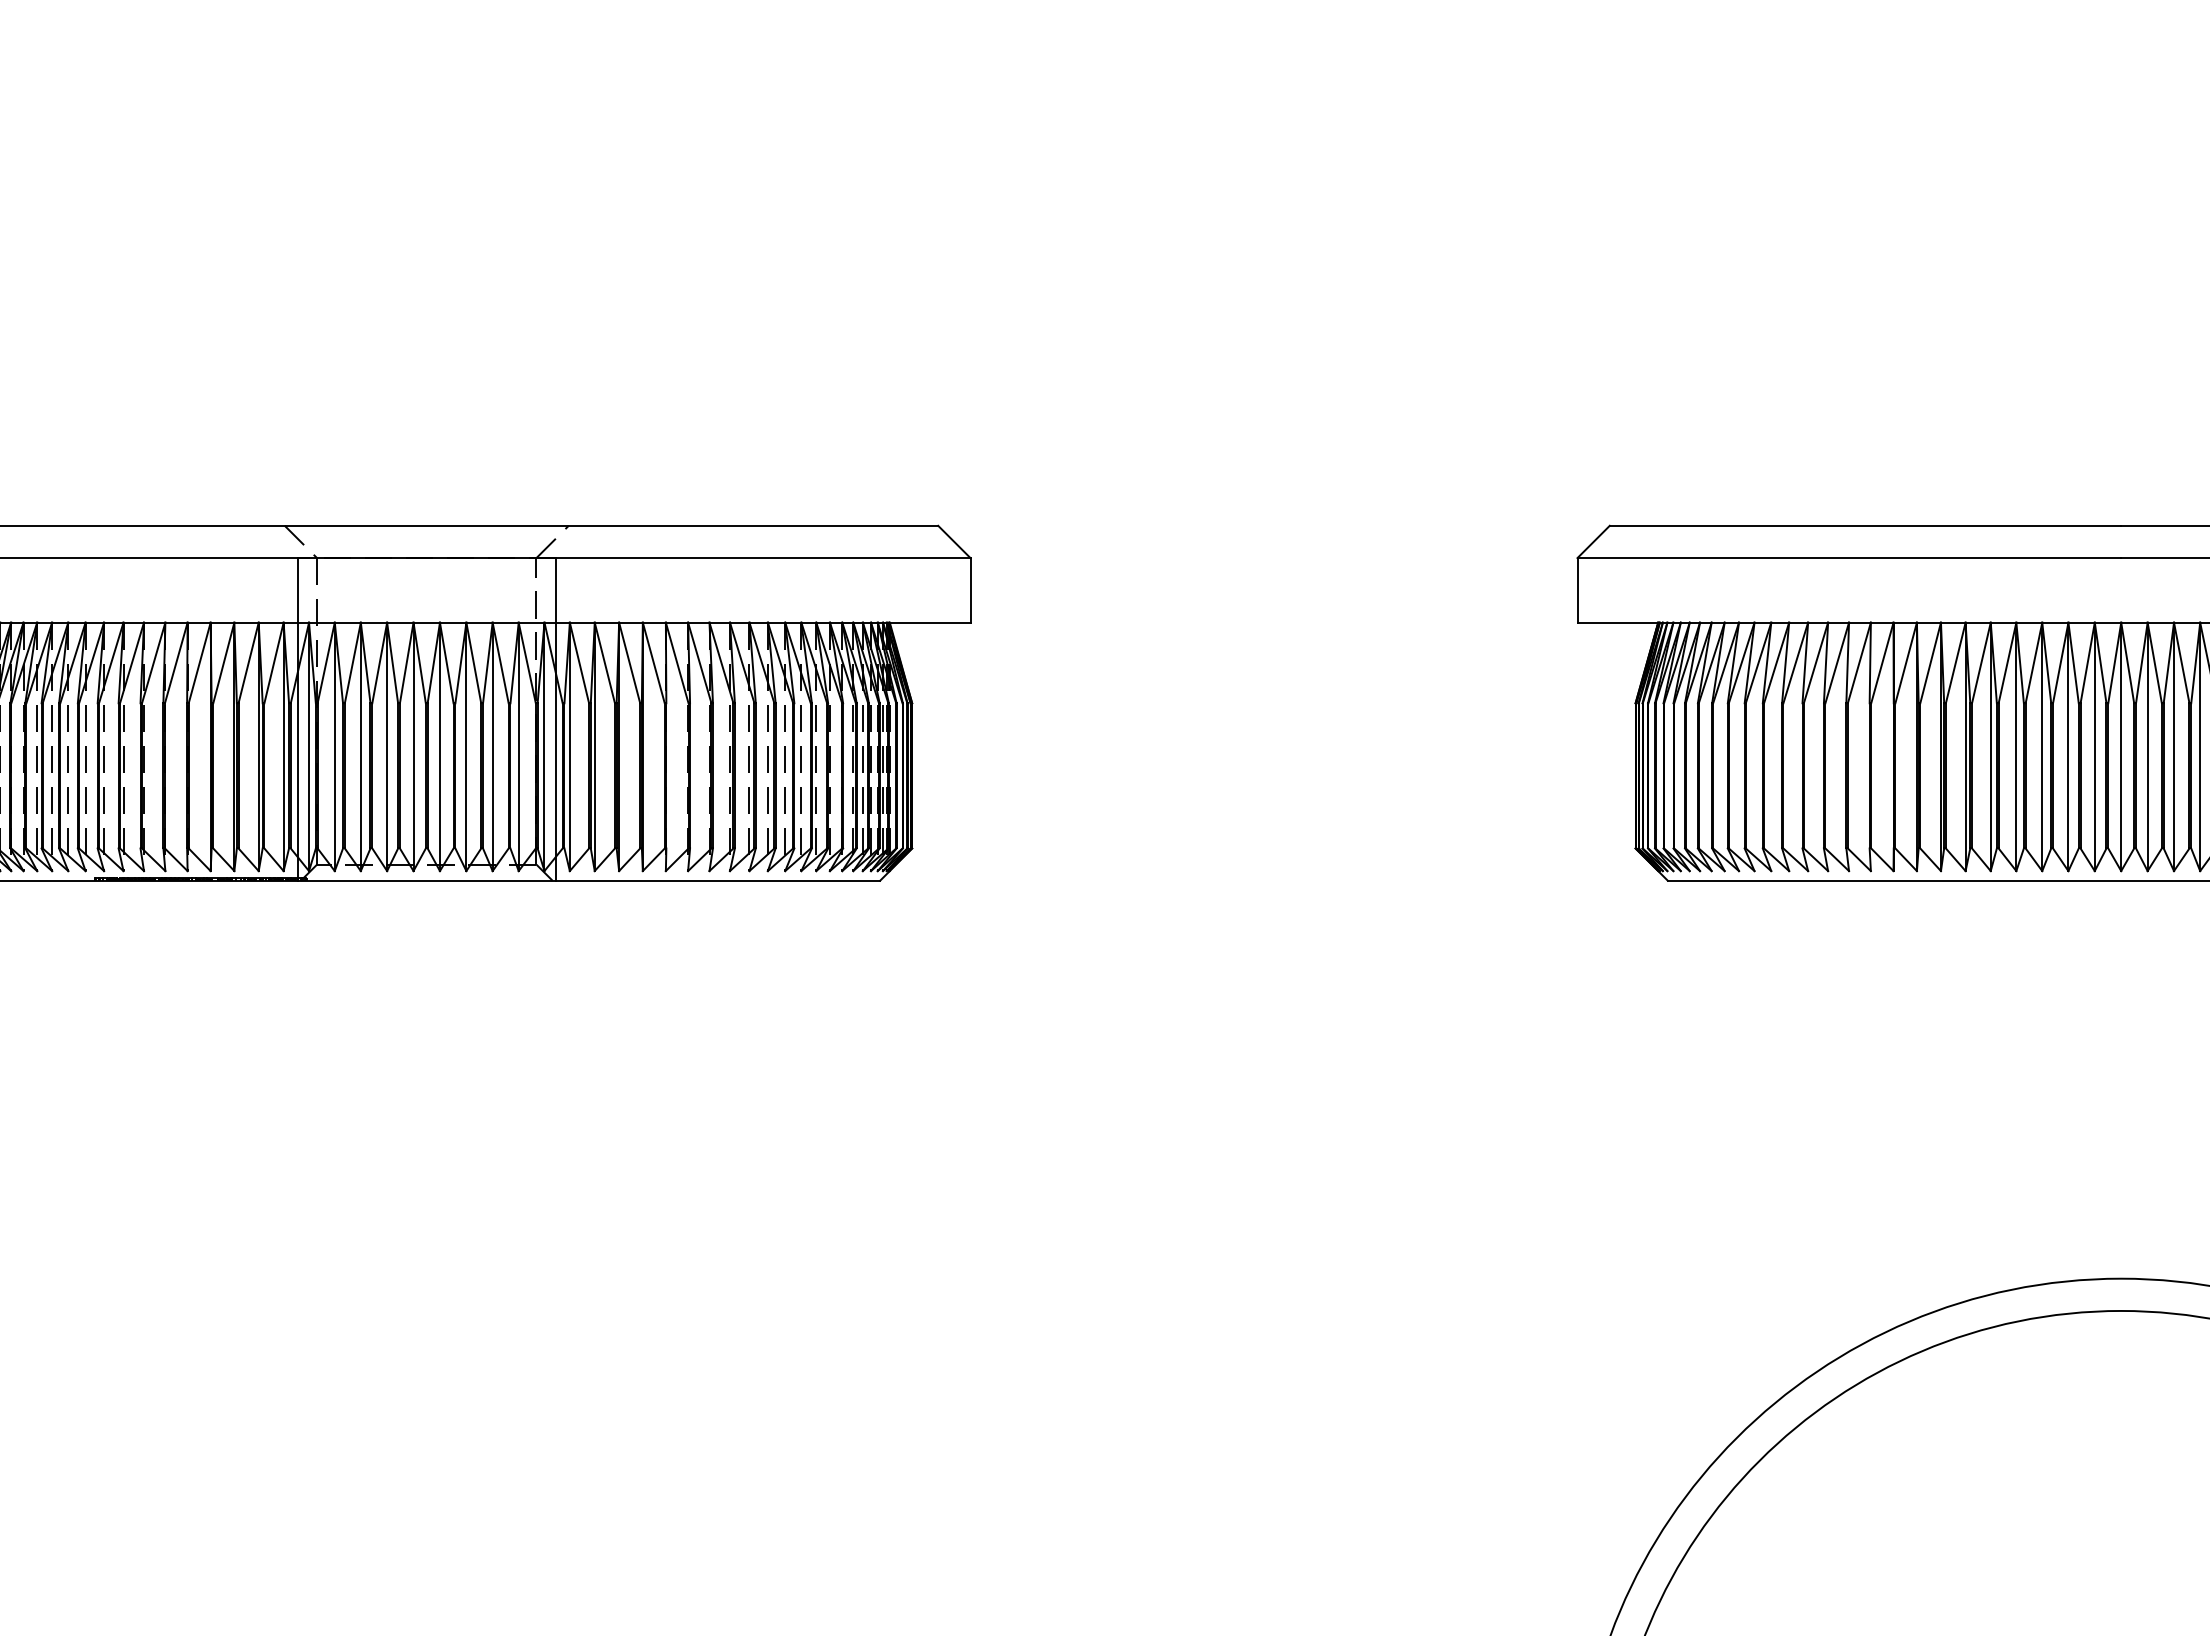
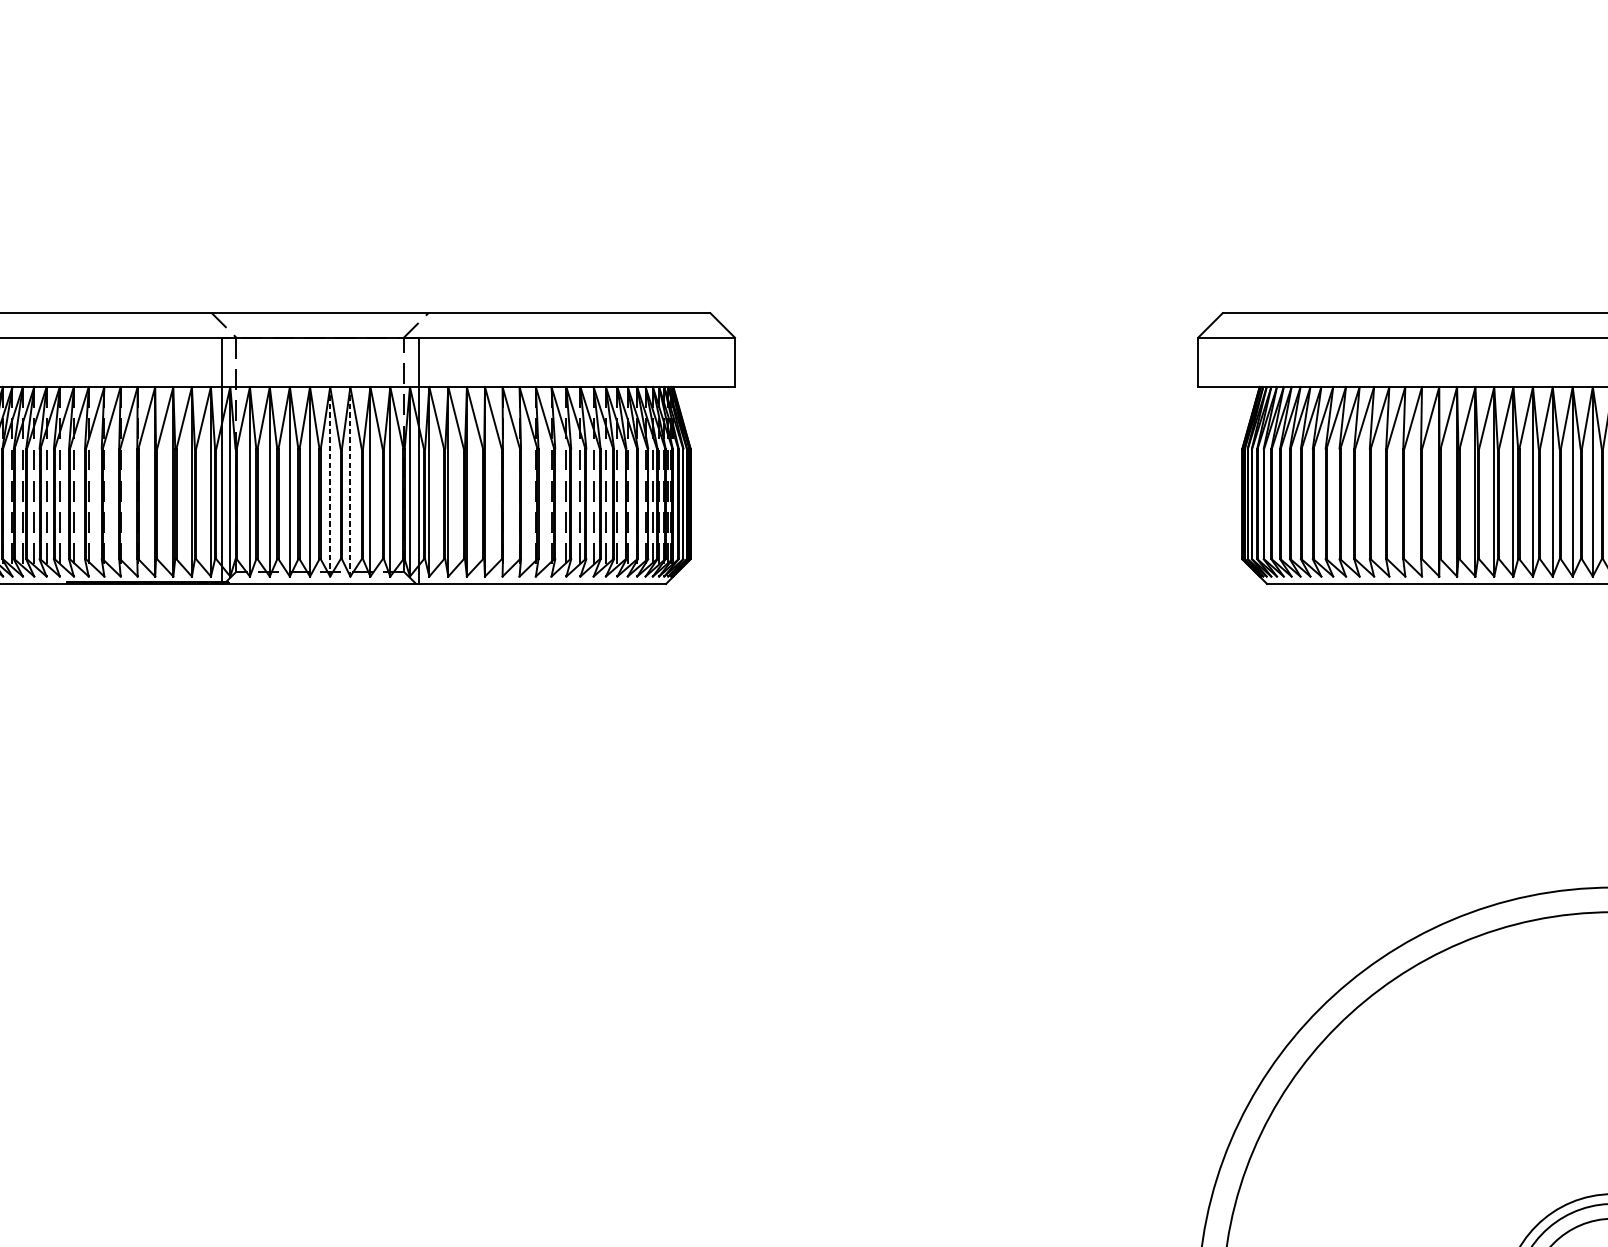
line: (439, 747) -> (329, 482), solid -> dashed
line: (466, 747) -> (350, 482), solid -> dashed

